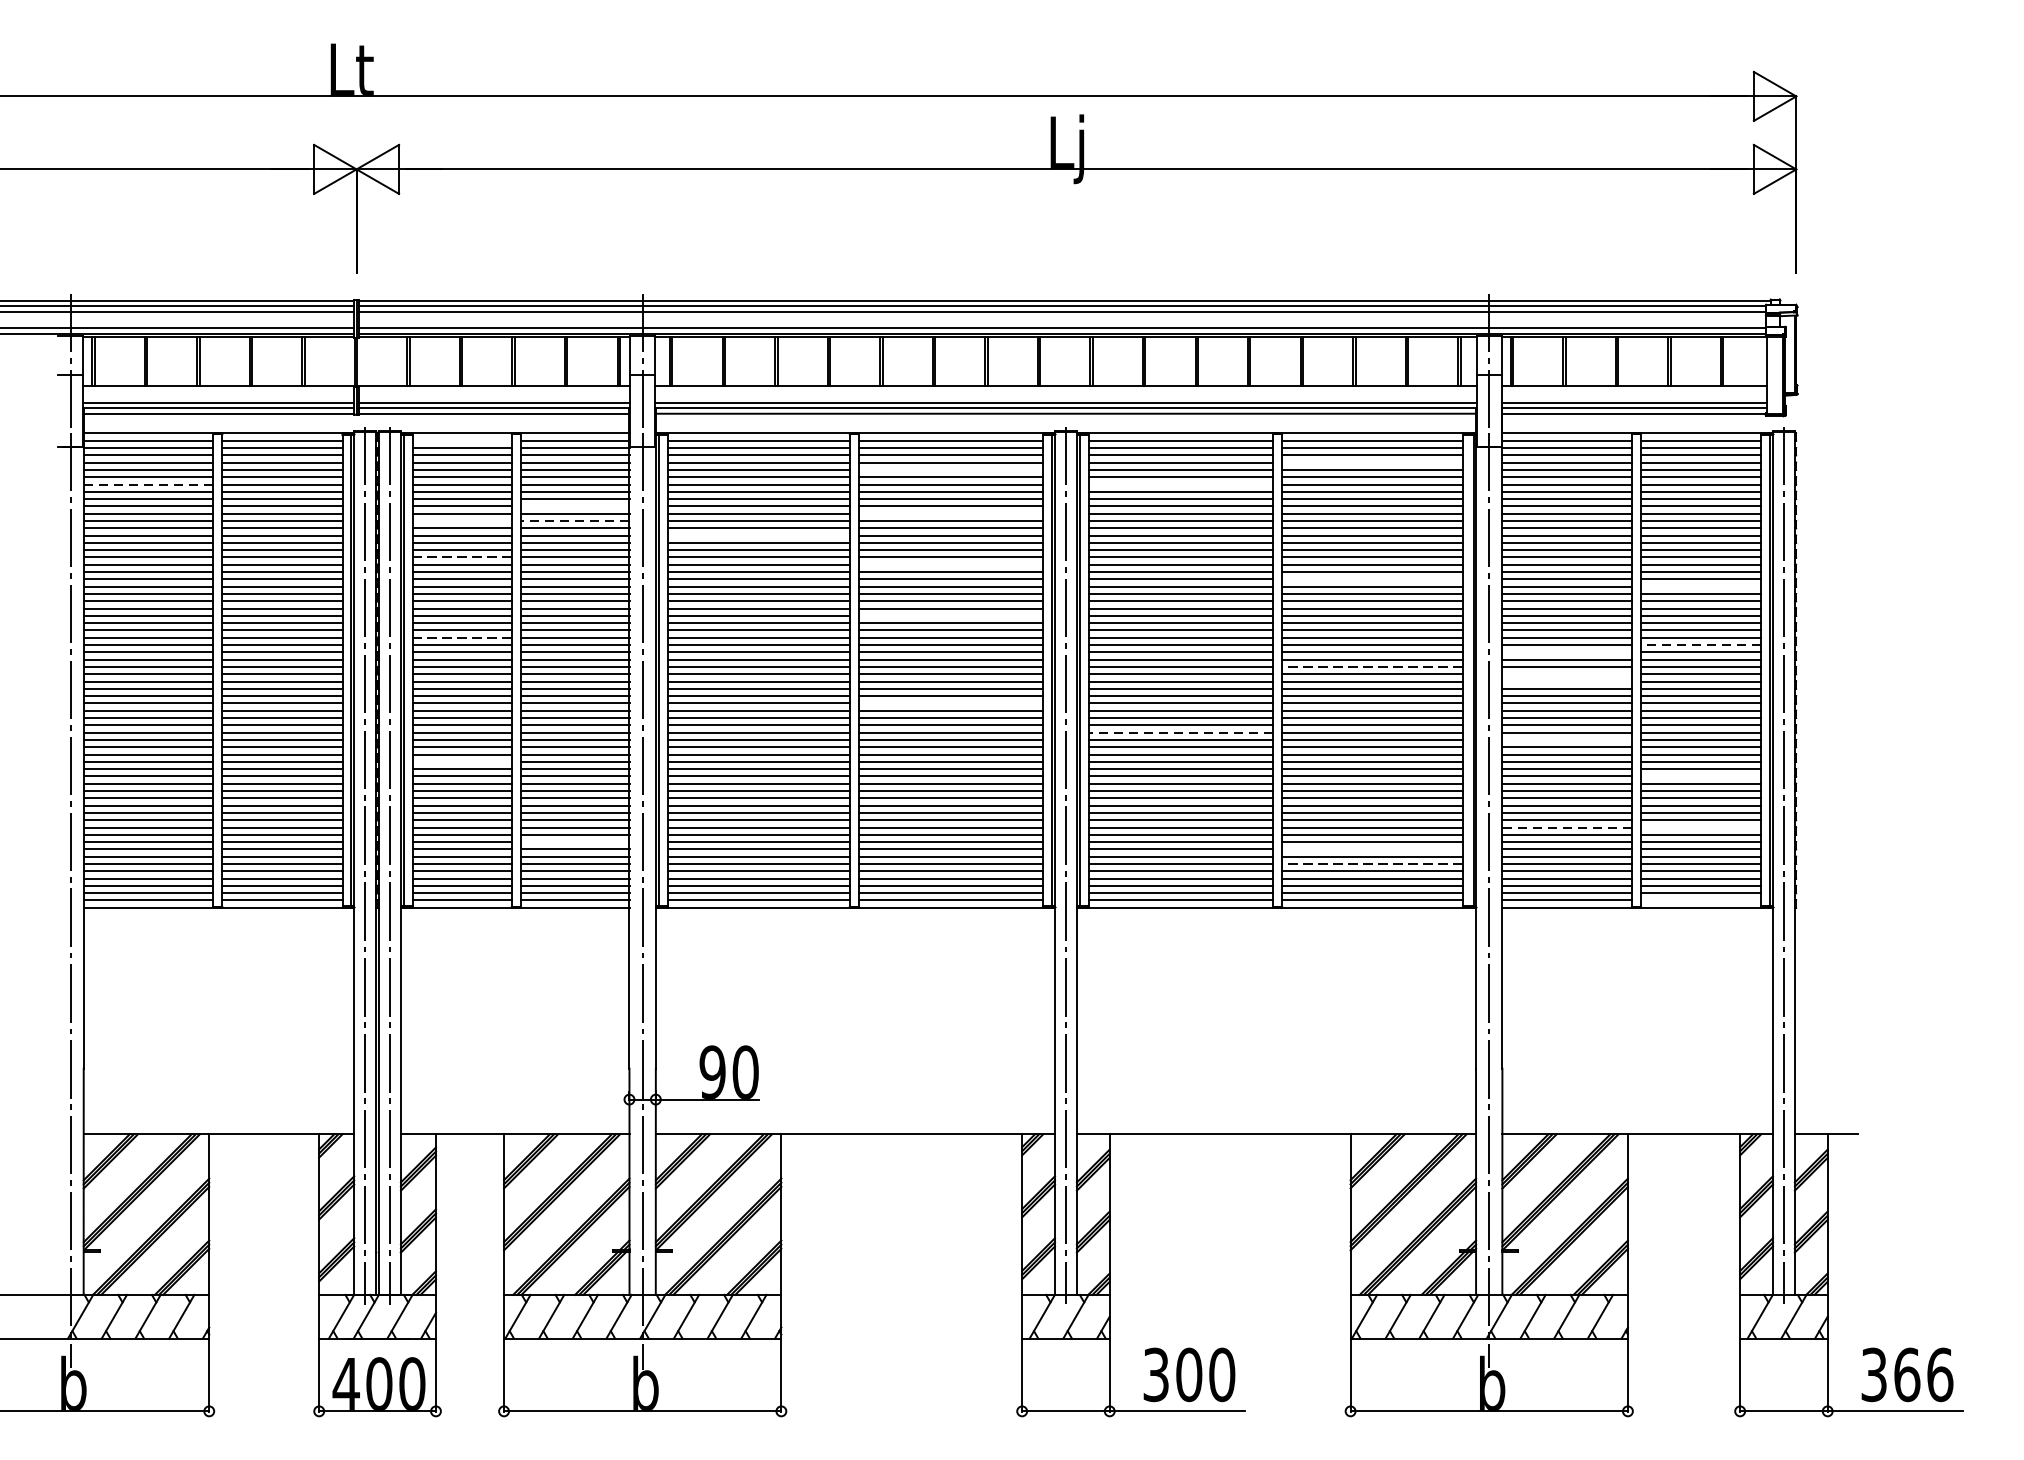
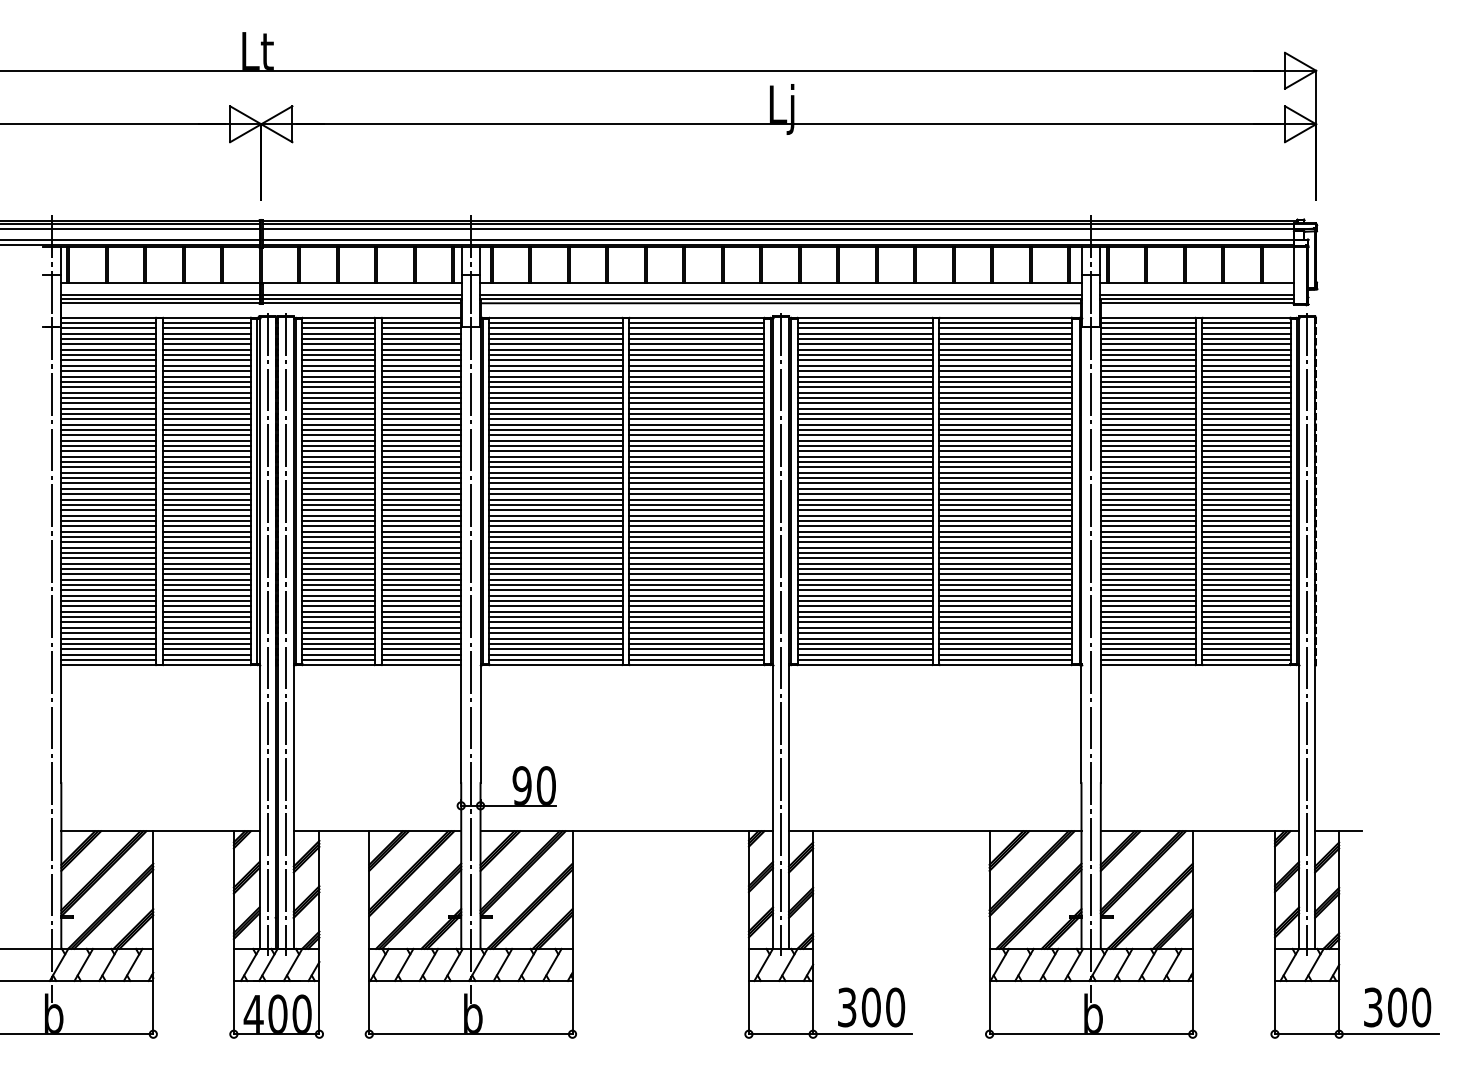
line: (461, 441) -> (338, 323), added
line: (1372, 463) -> (1005, 339), added
line: (950, 470) -> (696, 344), added
line: (148, 485) -> (108, 355), dashed -> solid
line: (1179, 485) -> (864, 355), added
line: (575, 506) -> (421, 371), added
line: (950, 513) -> (696, 376), added
line: (461, 520) -> (338, 381), added
line: (575, 520) -> (421, 381), dashed -> solid
line: (758, 535) -> (555, 392), added
line: (461, 557) -> (338, 408), dashed -> solid
line: (950, 564) -> (696, 413), added
line: (1372, 579) -> (1005, 424), added
line: (1701, 586) -> (1246, 429), added
line: (950, 616) -> (696, 451), added
line: (461, 637) -> (338, 467), dashed -> solid
line: (1699, 644) -> (1245, 472), dashed -> solid
line: (1566, 652) -> (1147, 478), added
line: (1372, 666) -> (1005, 488), dashed -> solid
line: (1566, 674) -> (1147, 494), added
line: (1566, 681) -> (1147, 499), added
line: (950, 703) -> (696, 515), added
line: (1181, 732) -> (865, 536), dashed -> solid
line: (1566, 740) -> (1147, 542), added
line: (461, 762) -> (338, 558), added
line: (1701, 777) -> (1246, 569), added
line: (1567, 827) -> (1148, 606), dashed -> solid
line: (1701, 827) -> (1246, 606), added
line: (575, 842) -> (421, 617), added
line: (1372, 849) -> (1005, 622), added
line: (1372, 864) -> (1005, 633), dashed -> solid
line: (1701, 899) -> (1246, 659), added
text: (1923, 1374) -> (1409, 1007), 366 -> 300

